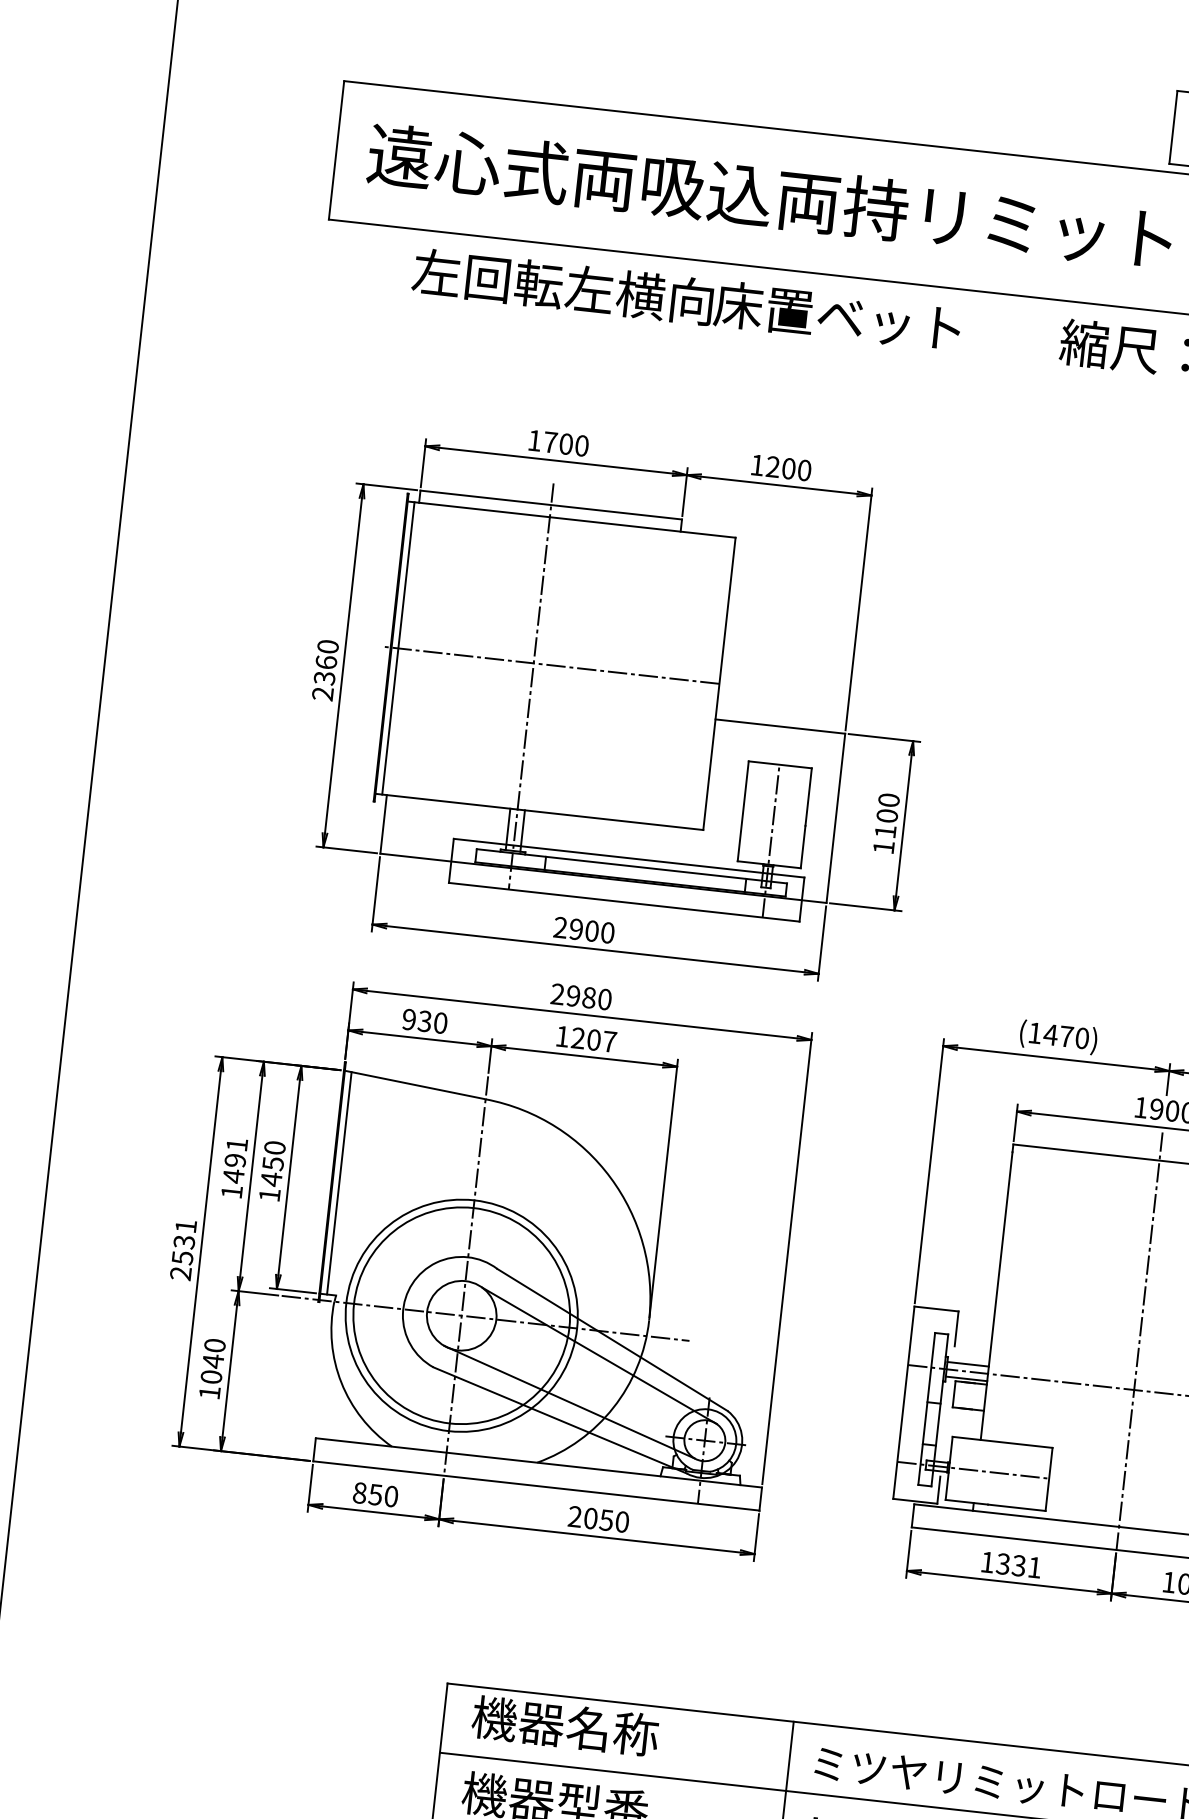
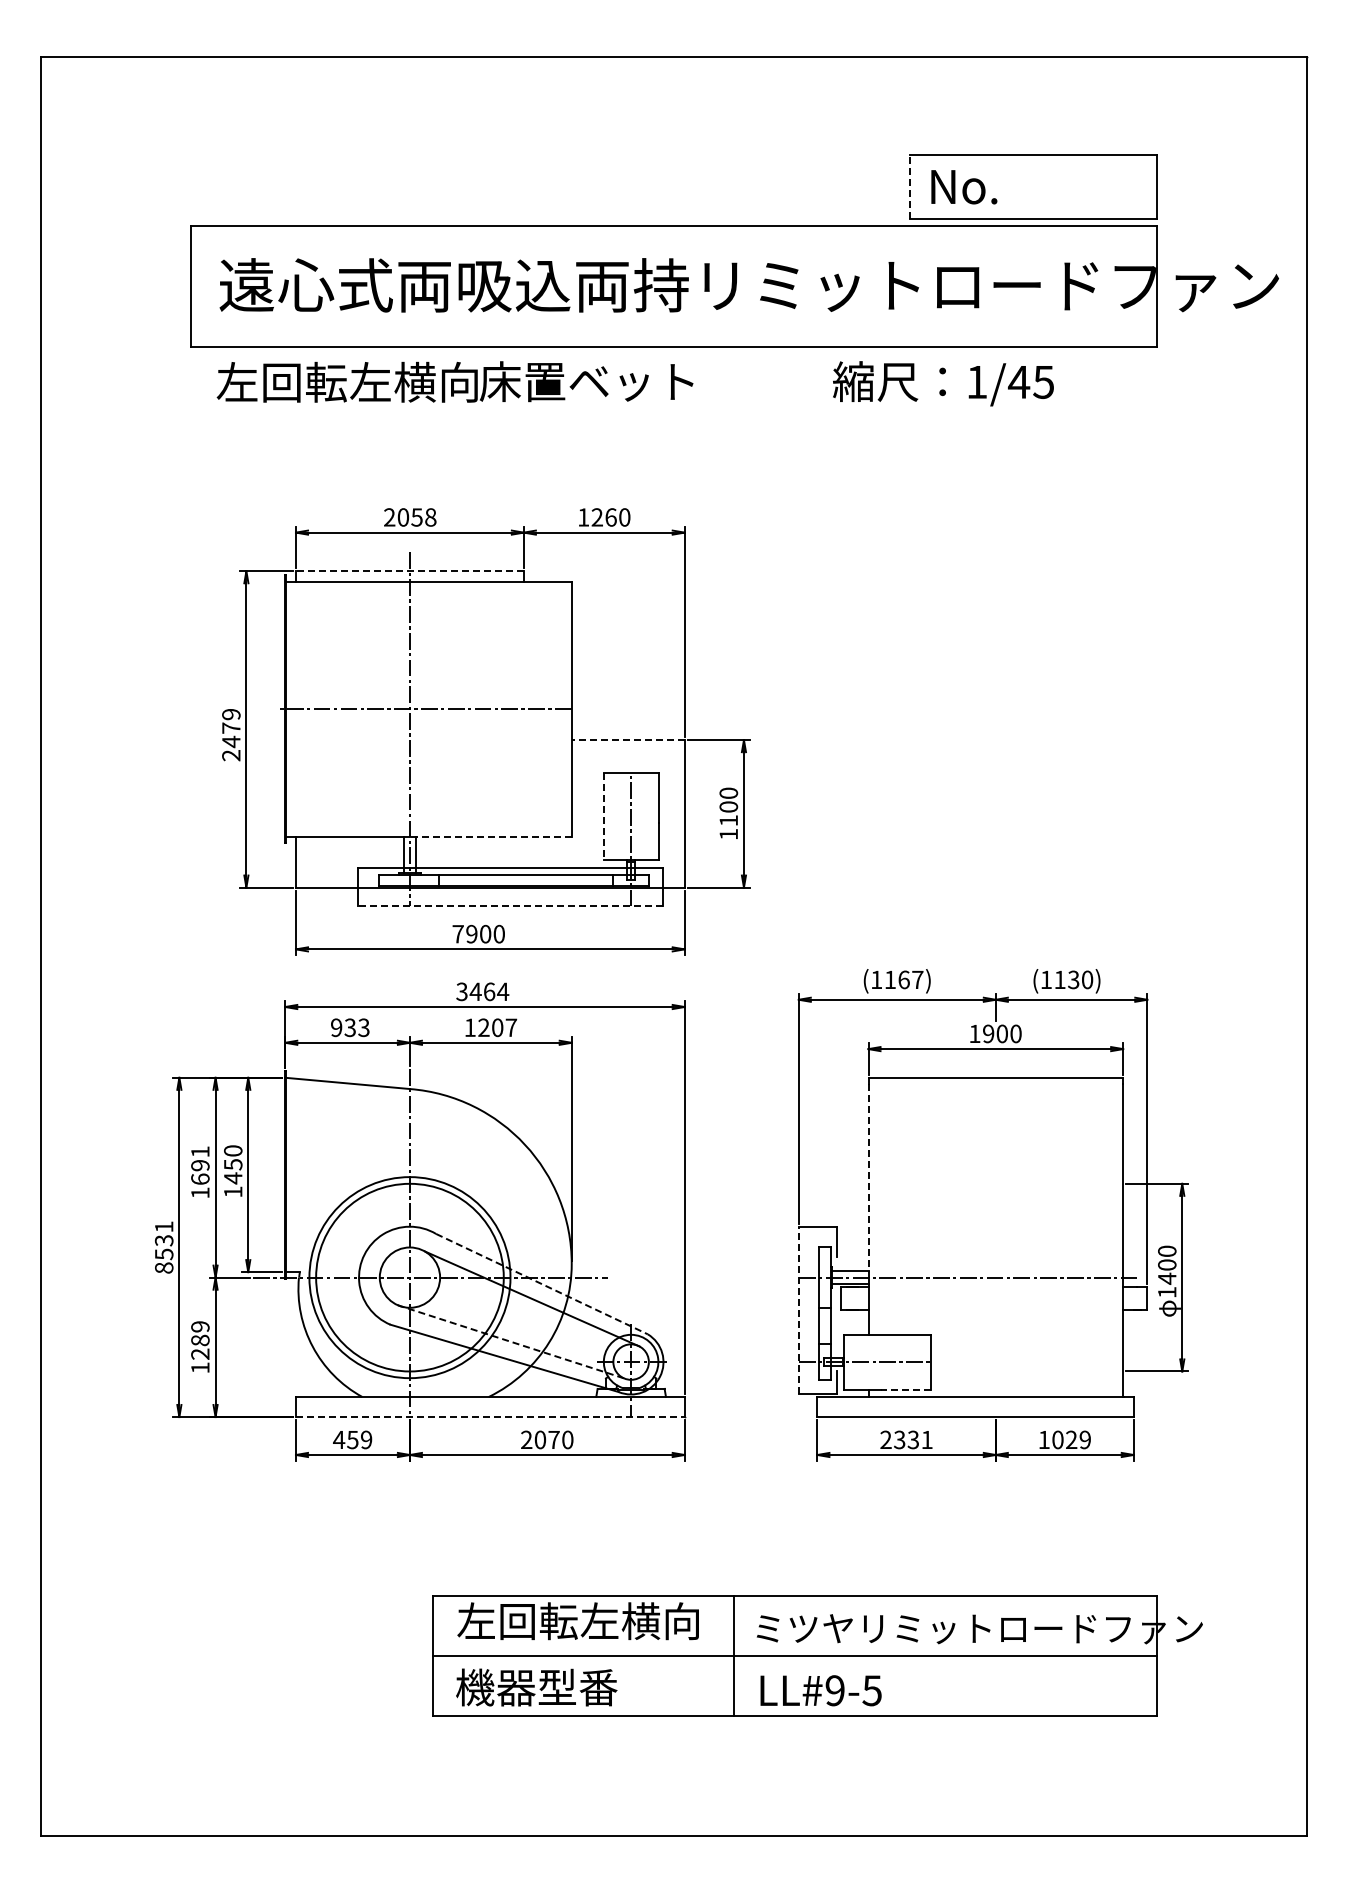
line: (1173, 127) -> (909, 187), solid -> dashed
text: (686, 299) -> (454, 381), moved
text: (558, 443) -> (410, 517), 1700 -> 2058
text: (788, 468) -> (610, 517), 1200 -> 1260
line: (550, 505) -> (409, 571), solid -> dashed
line: (399, 647) -> (292, 708), removed
text: (326, 662) -> (231, 728), 2360 -> 2479
line: (779, 726) -> (627, 740), solid -> dashed
line: (743, 811) -> (604, 816), solid -> dashed
line: (610, 819) -> (490, 836), solid -> dashed
line: (624, 902) -> (510, 906), solid -> dashed
text: (559, 926) -> (457, 933), 2900 -> 7900
text: (581, 996) -> (482, 991), 2980 -> 3464
text: (440, 1022) -> (363, 1027), 930 -> 933
text: (1065, 1036) -> (903, 979), (1470) -> (1167)
text: (233, 1176) -> (200, 1179), 1491 -> 1691
line: (339, 1183) -> (292, 1175), removed
line: (1000, 1263) -> (868, 1181), solid -> dashed
text: (181, 1273) -> (164, 1267), 2531 -> 8531
line: (612, 1340) -> (542, 1284), solid -> dashed
line: (1139, 1341) -> (995, 1235), removed
text: (213, 1361) -> (200, 1340), 1040 -> 1289
line: (569, 1401) -> (510, 1341), solid -> dashed
line: (903, 1402) -> (798, 1310), solid -> dashed
line: (536, 1486) -> (490, 1417), solid -> dashed
text: (375, 1494) -> (352, 1439), 850 -> 459
line: (1016, 1508) -> (905, 1390), solid -> dashed
text: (605, 1520) -> (553, 1440), 2050 -> 2070
text: (987, 1561) -> (885, 1439), 1331 -> 2331
text: (610, 1731) -> (577, 1621), 機器名称 -> 左回転左横向

